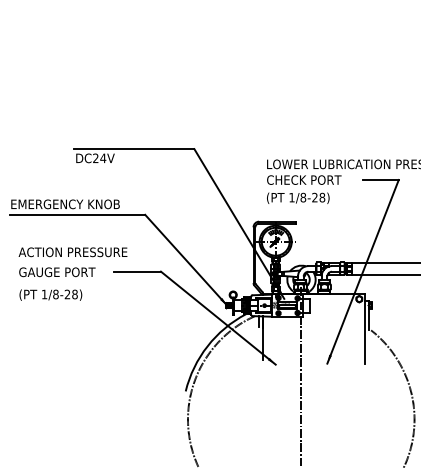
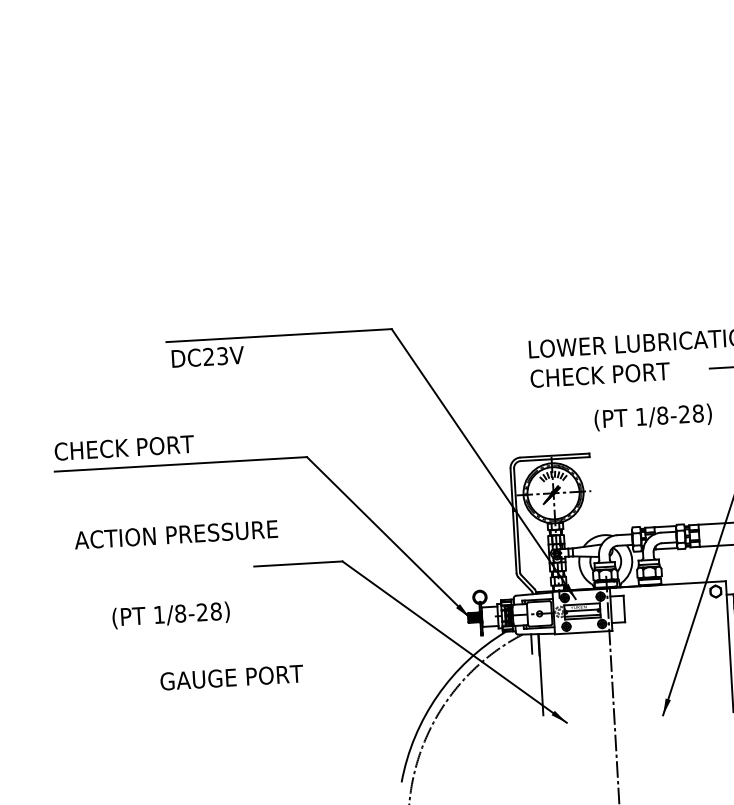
text: (103, 158) -> (223, 356), DC24V -> DC23V
text: (298, 197) -> (653, 415), moved
text: (64, 204) -> (155, 446), EMERGENCY KNOB -> CHECK PORT
text: (57, 272) -> (232, 678), moved
text: (50, 294) -> (170, 614), moved

